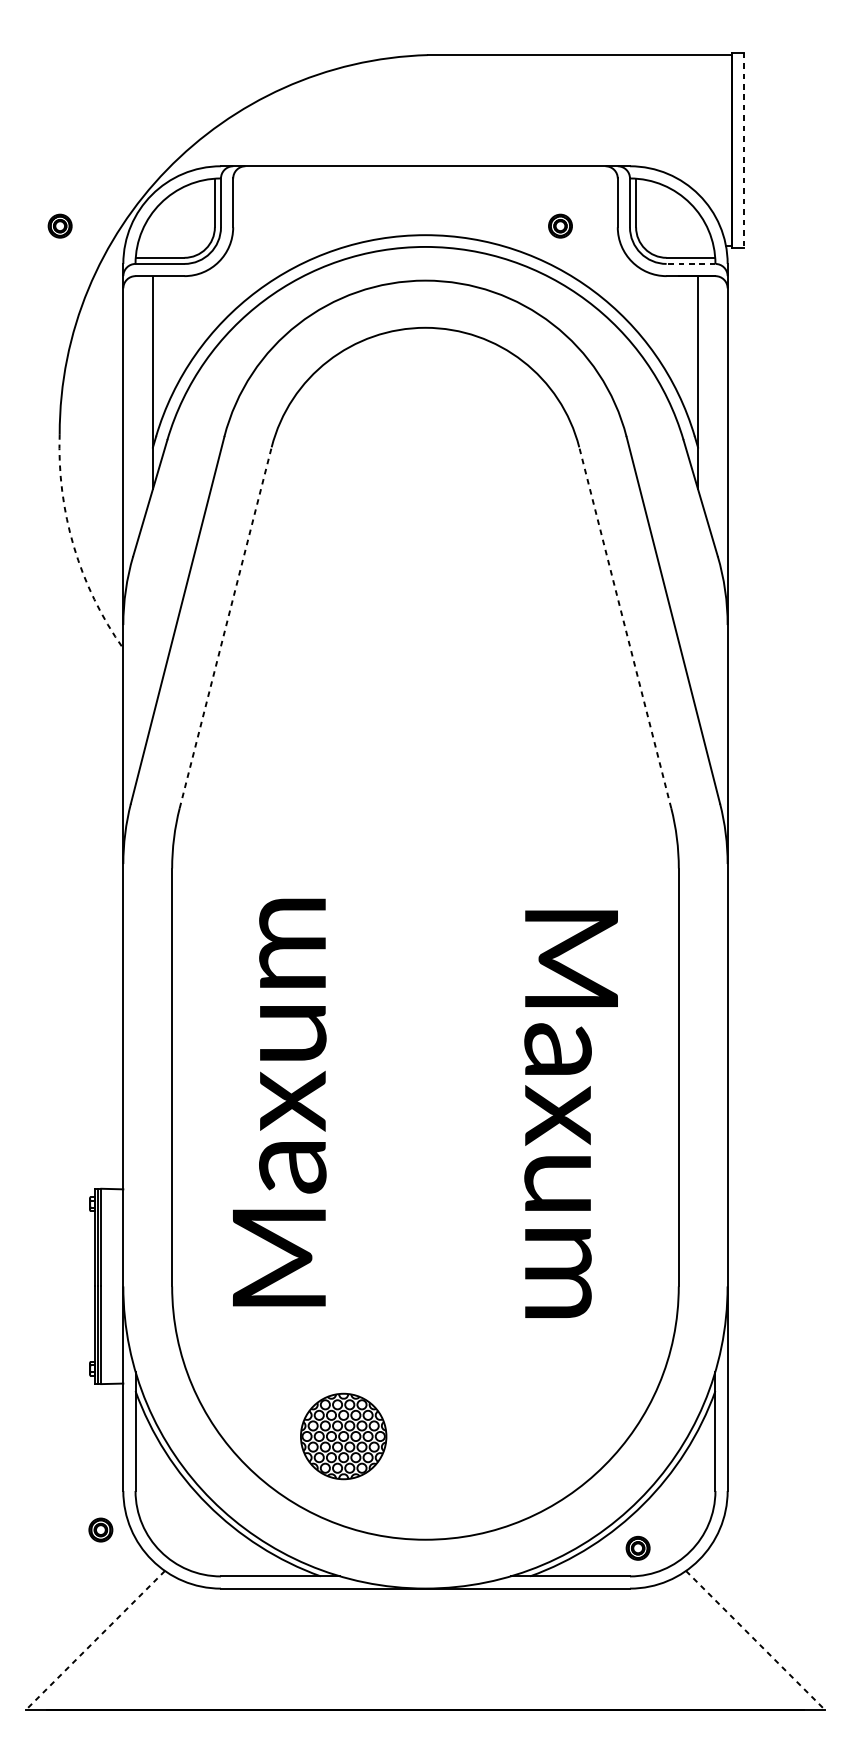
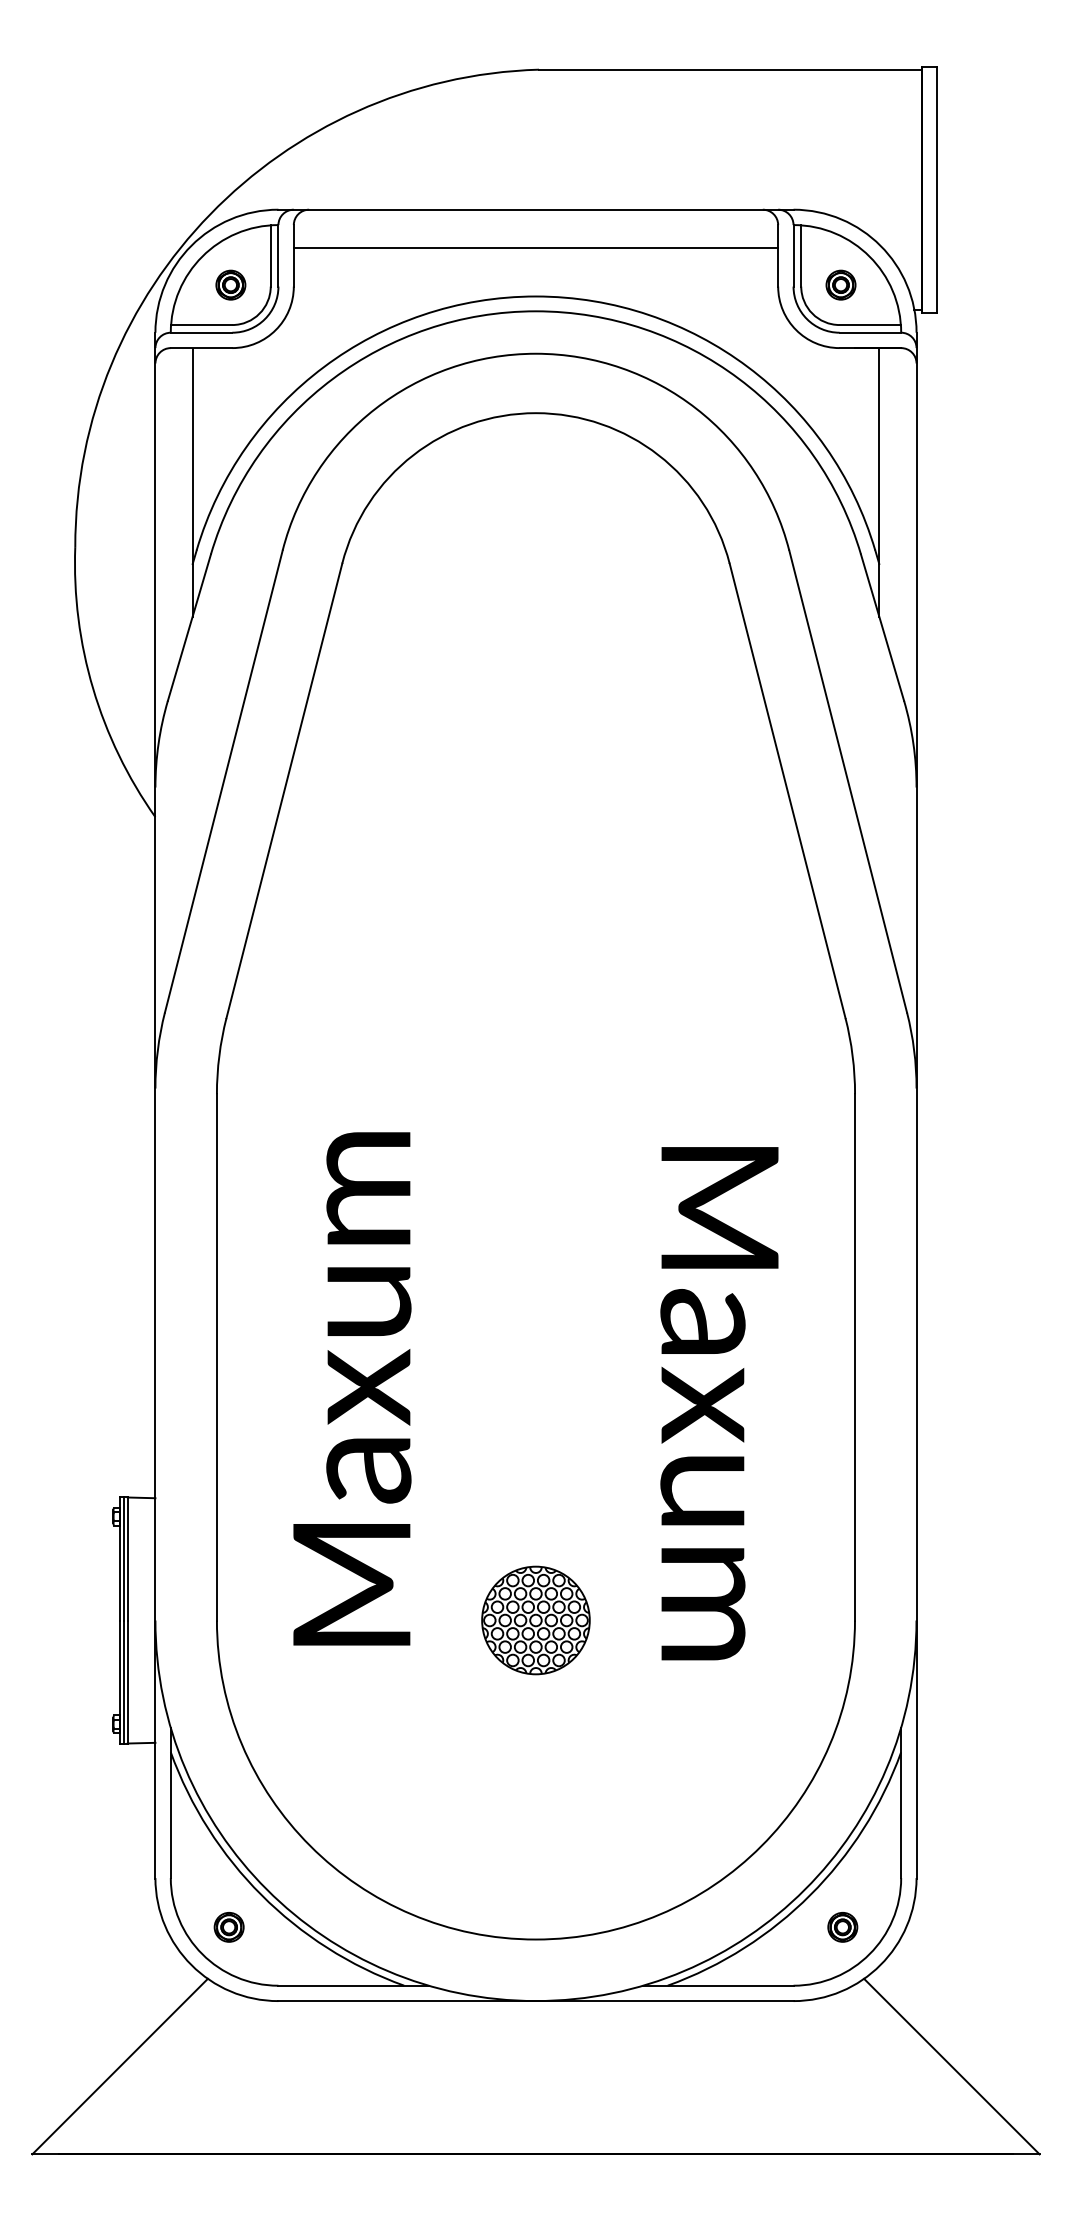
line: (744, 151) -> (937, 190), dashed -> solid
line: (425, 196) -> (535, 247), added
part: (59, 225) -> (230, 284), moved
part: (560, 225) -> (840, 284), moved
line: (691, 263) -> (870, 332), dashed -> solid
arc: (74, 546) -> (93, 688), dashed -> solid
line: (225, 627) -> (284, 790), dashed -> solid
line: (625, 627) -> (787, 790), dashed -> solid
part: (343, 1436) -> (535, 1620), moved
part: (100, 1530) -> (228, 1927), moved
part: (637, 1548) -> (842, 1927), moved
line: (94, 1640) -> (119, 2066), dashed -> solid
line: (756, 1640) -> (952, 2066), dashed -> solid

